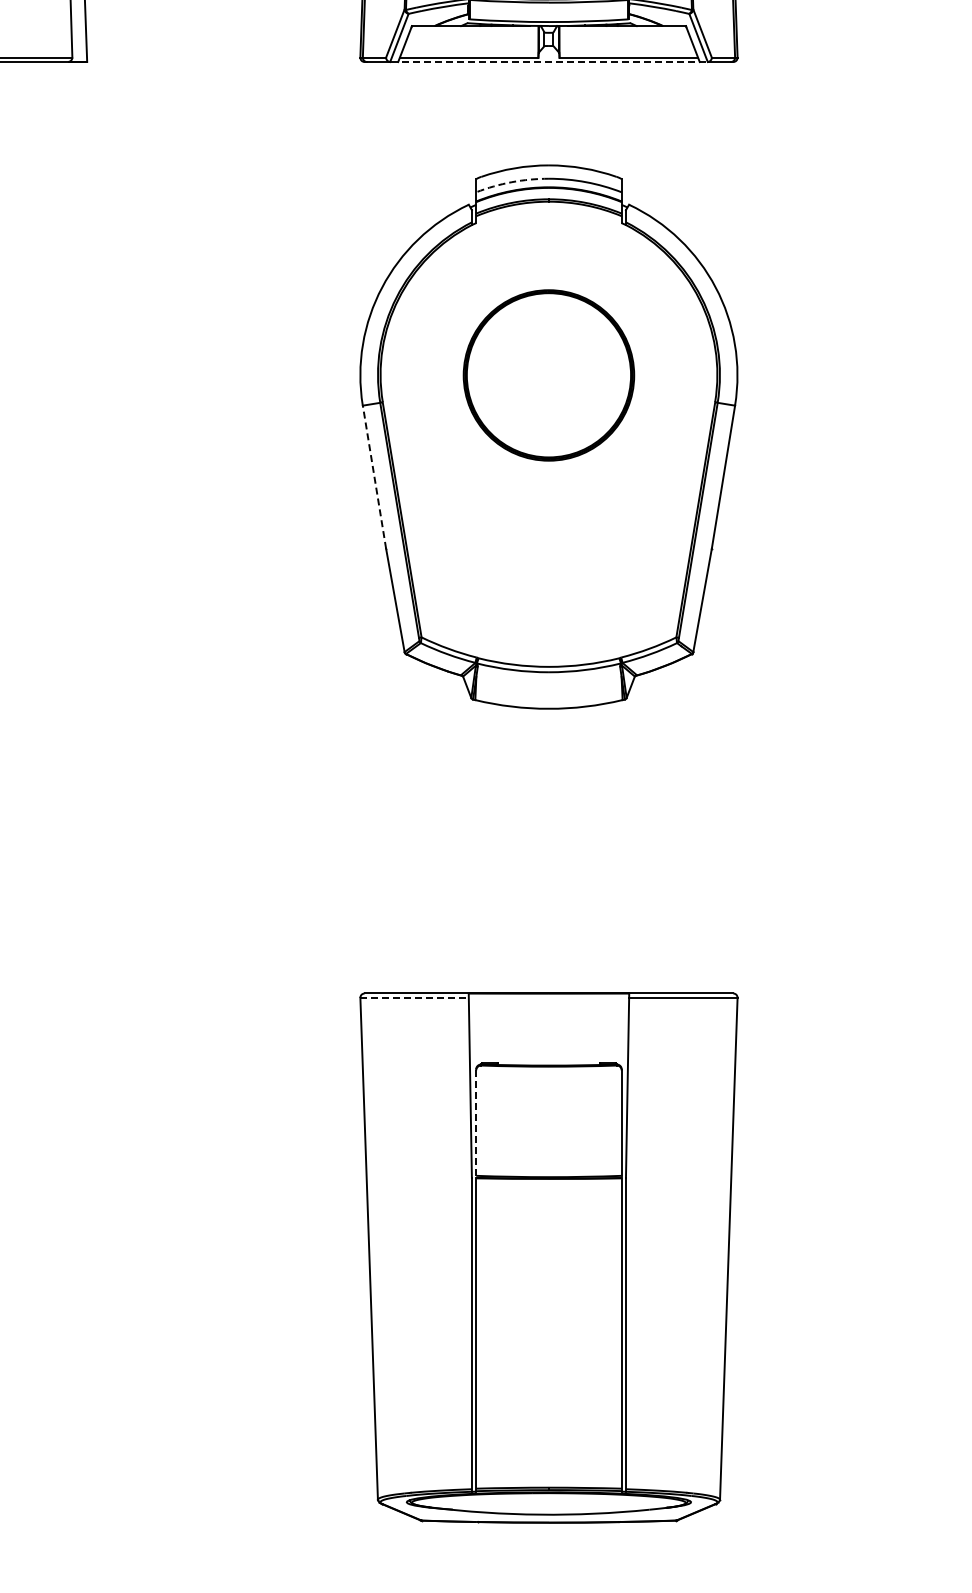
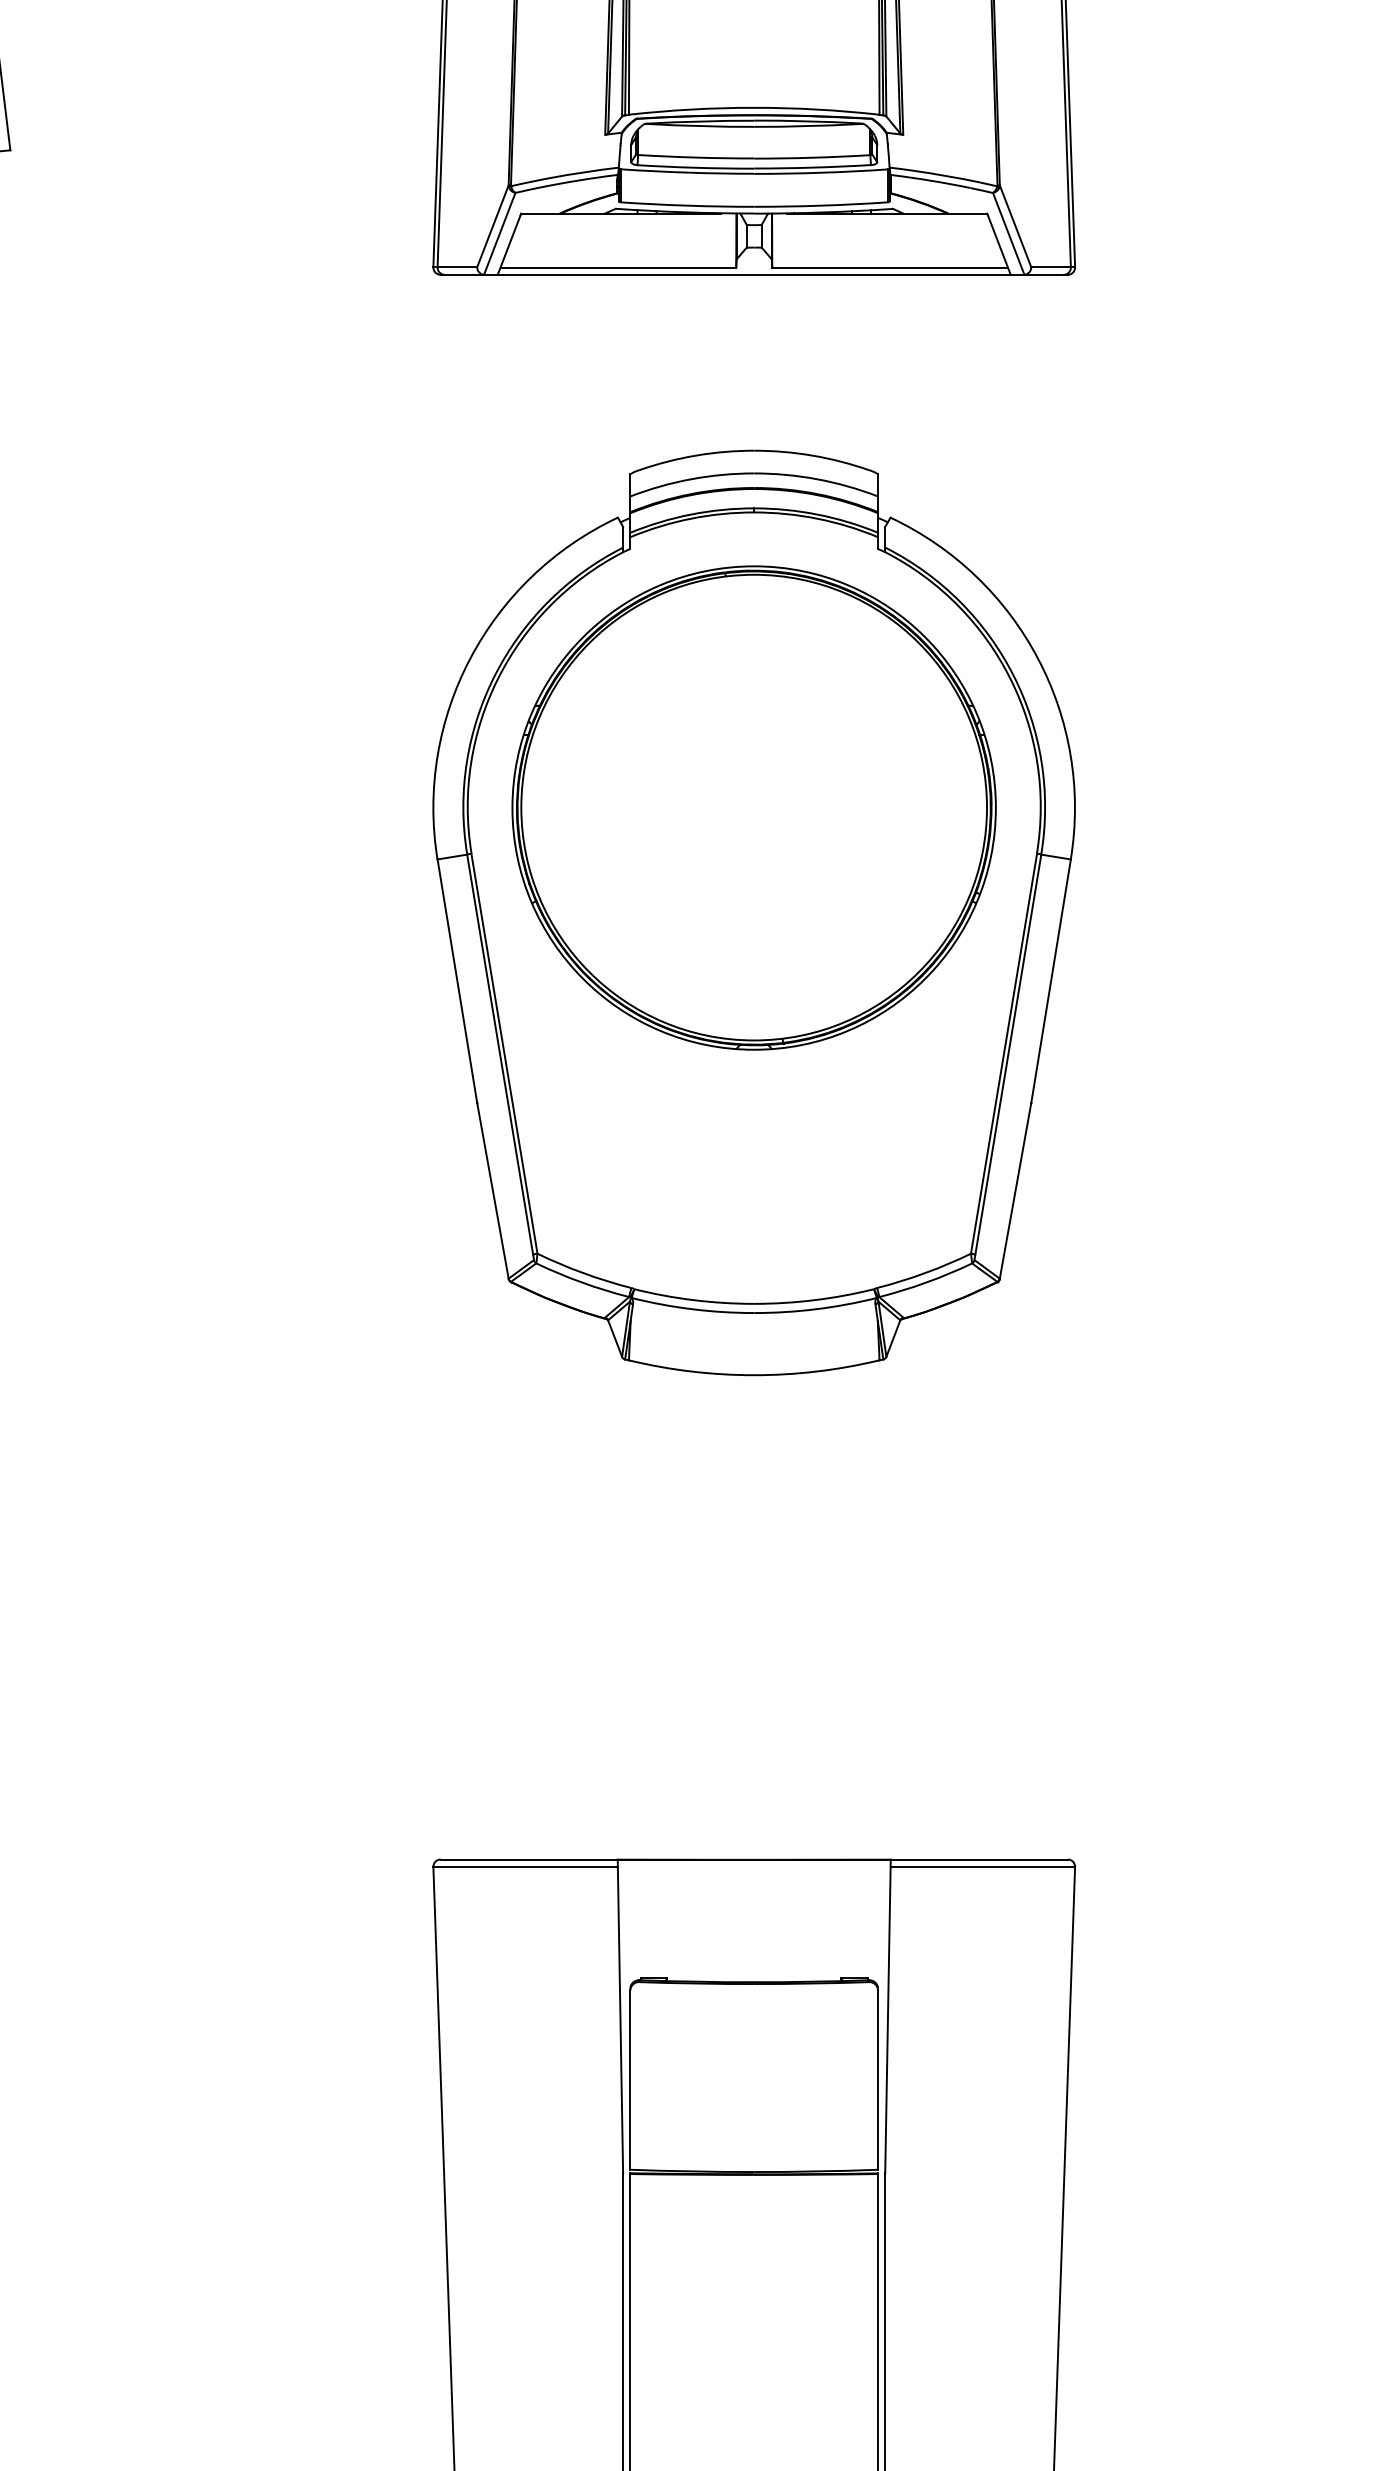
line: (549, 62) -> (755, 275), dashed -> solid
arc: (511, 182) -> (690, 479), dashed -> solid
part: (548, 375) -> (753, 808), size x1.67
line: (374, 477) -> (457, 981), dashed -> solid
line: (415, 997) -> (527, 1866), dashed -> solid
line: (476, 1123) -> (630, 2080), dashed -> solid

